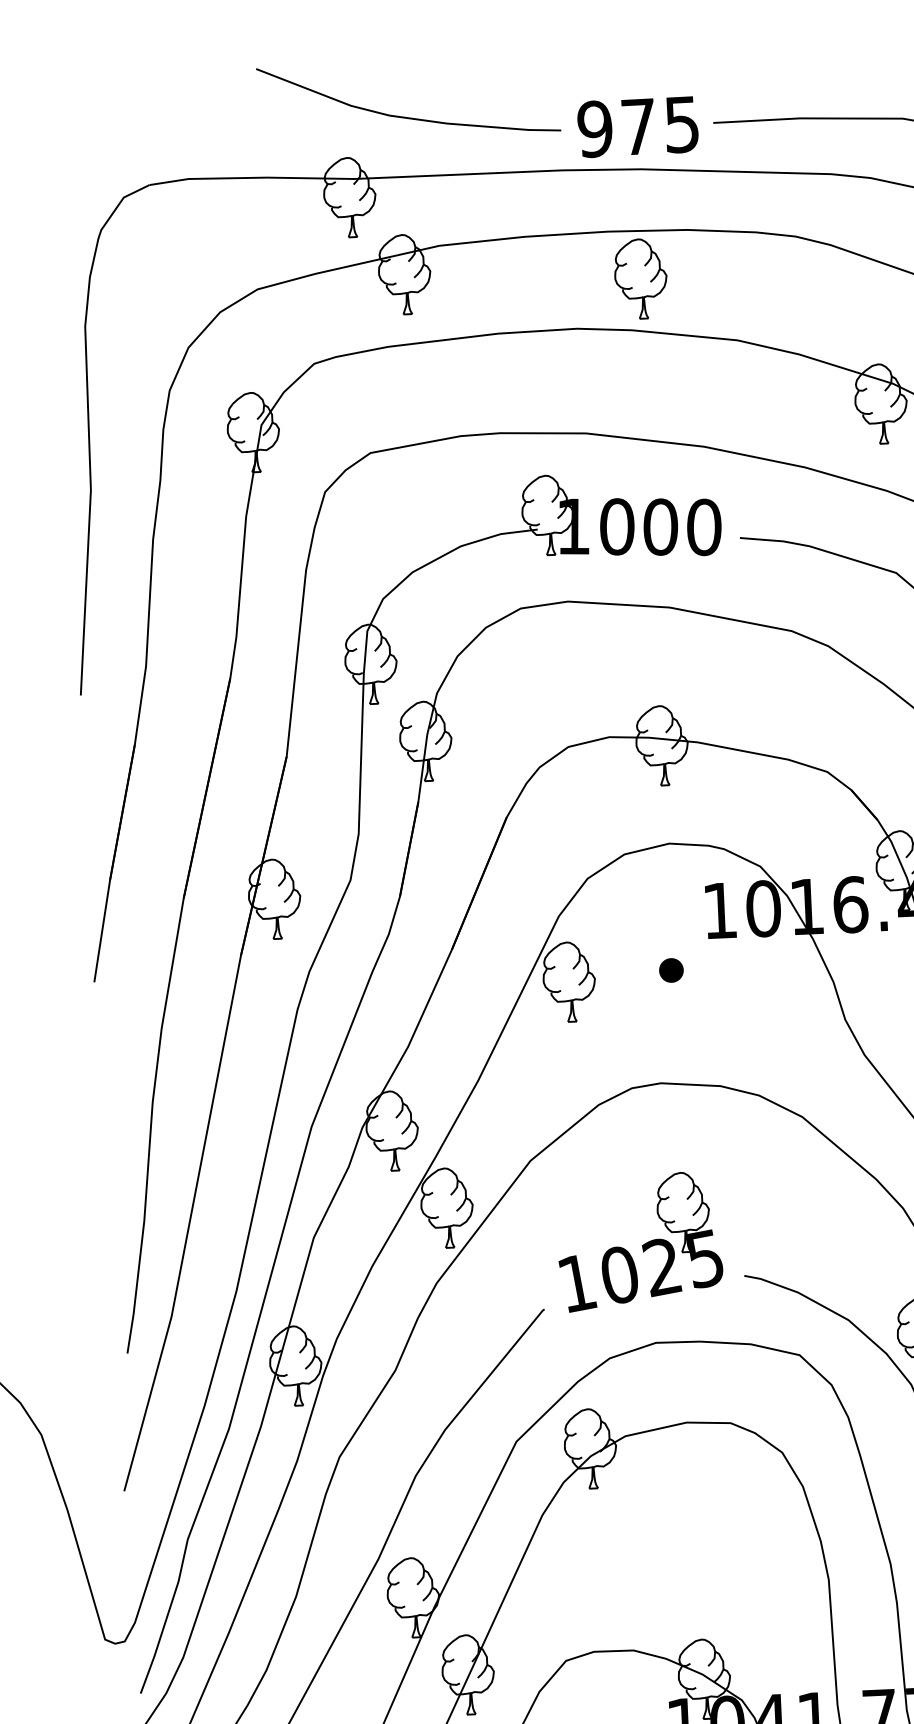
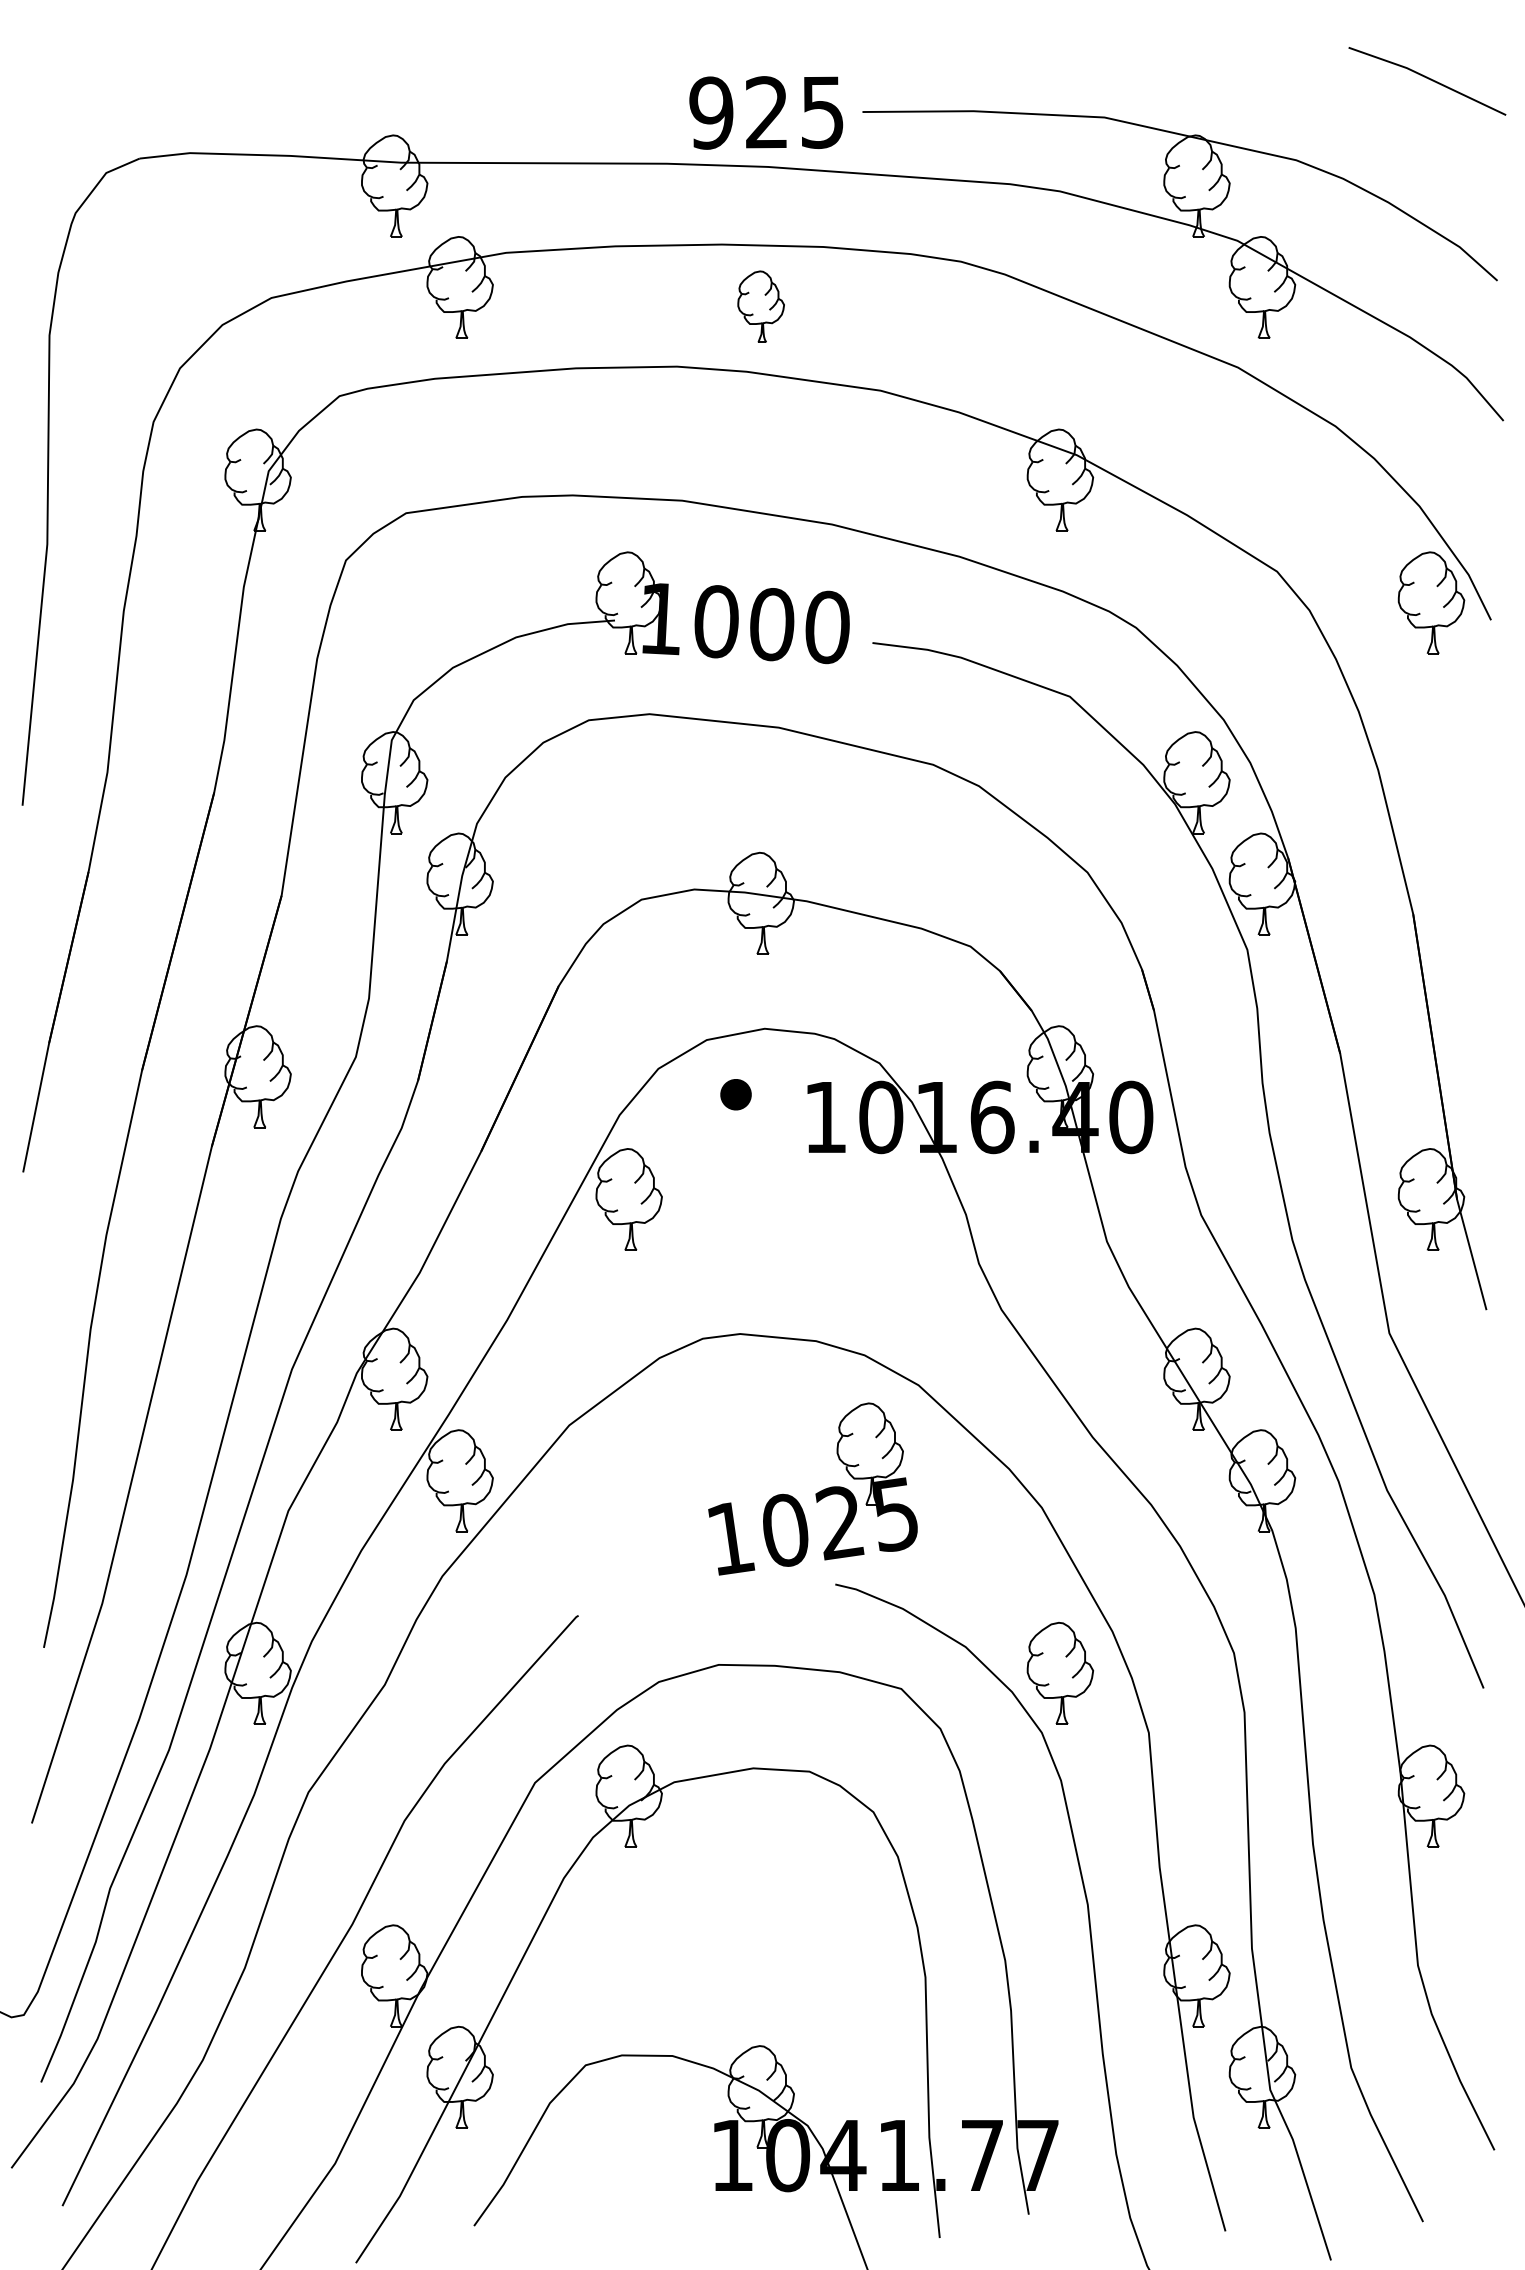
curve: (406, 116) -> (471, 86), removed
text: (638, 126) -> (766, 112), 975 -> 925
part: (640, 278) -> (760, 306), size x0.7
part: (671, 970) -> (735, 1094), moved
part: (639, 1241) -> (812, 1488), moved

